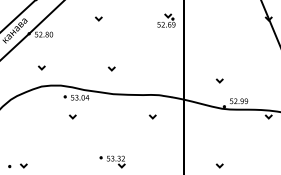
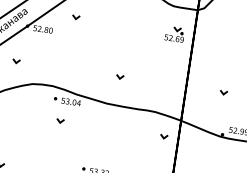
line: (98, 18) -> (75, 16), moved
line: (41, 67) -> (16, 60), moved
line: (111, 68) -> (119, 76), moved
line: (219, 80) -> (223, 92), moved
line: (152, 116) -> (163, 136), moved

